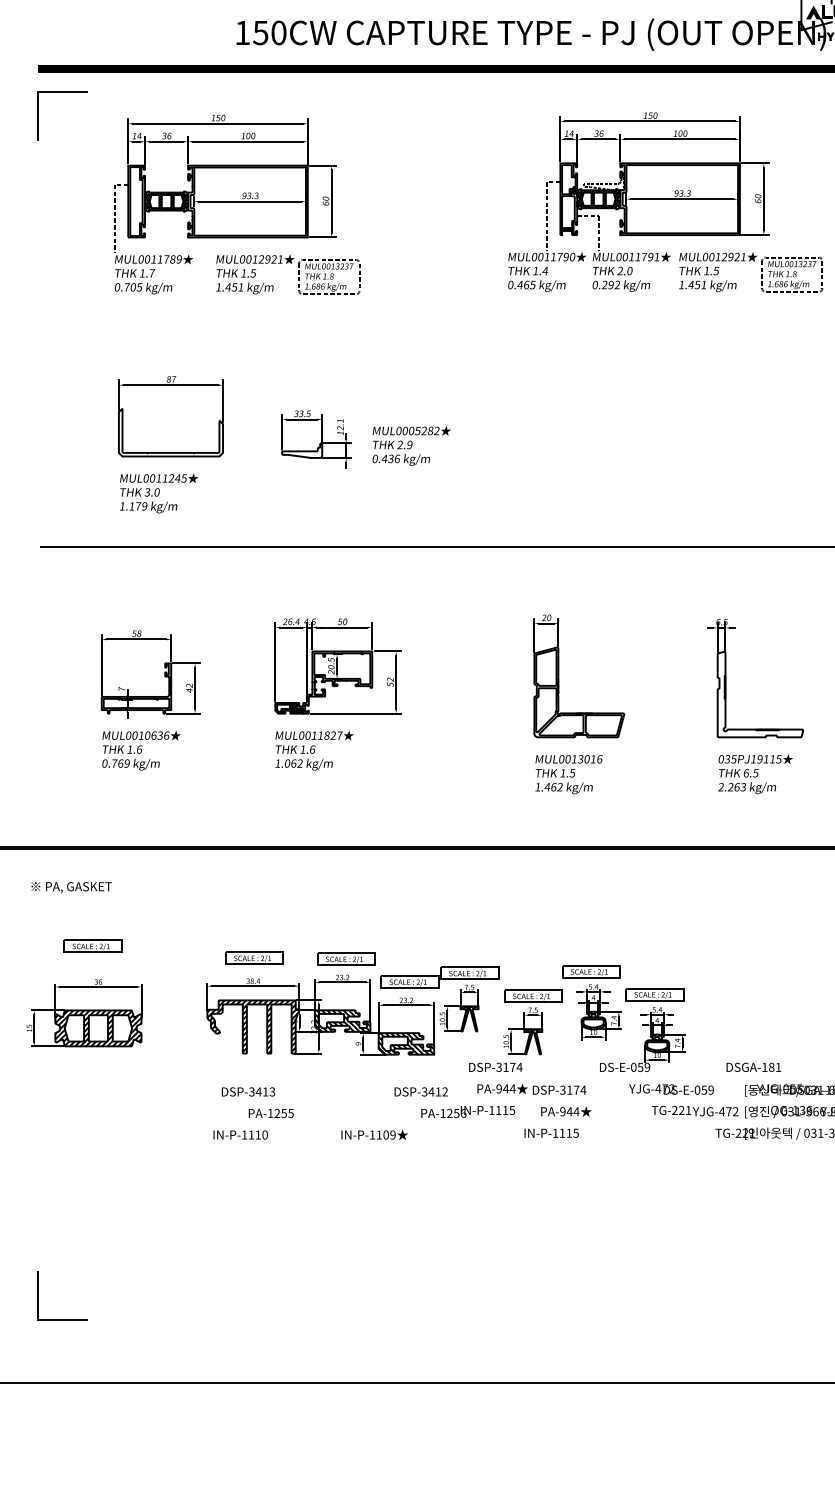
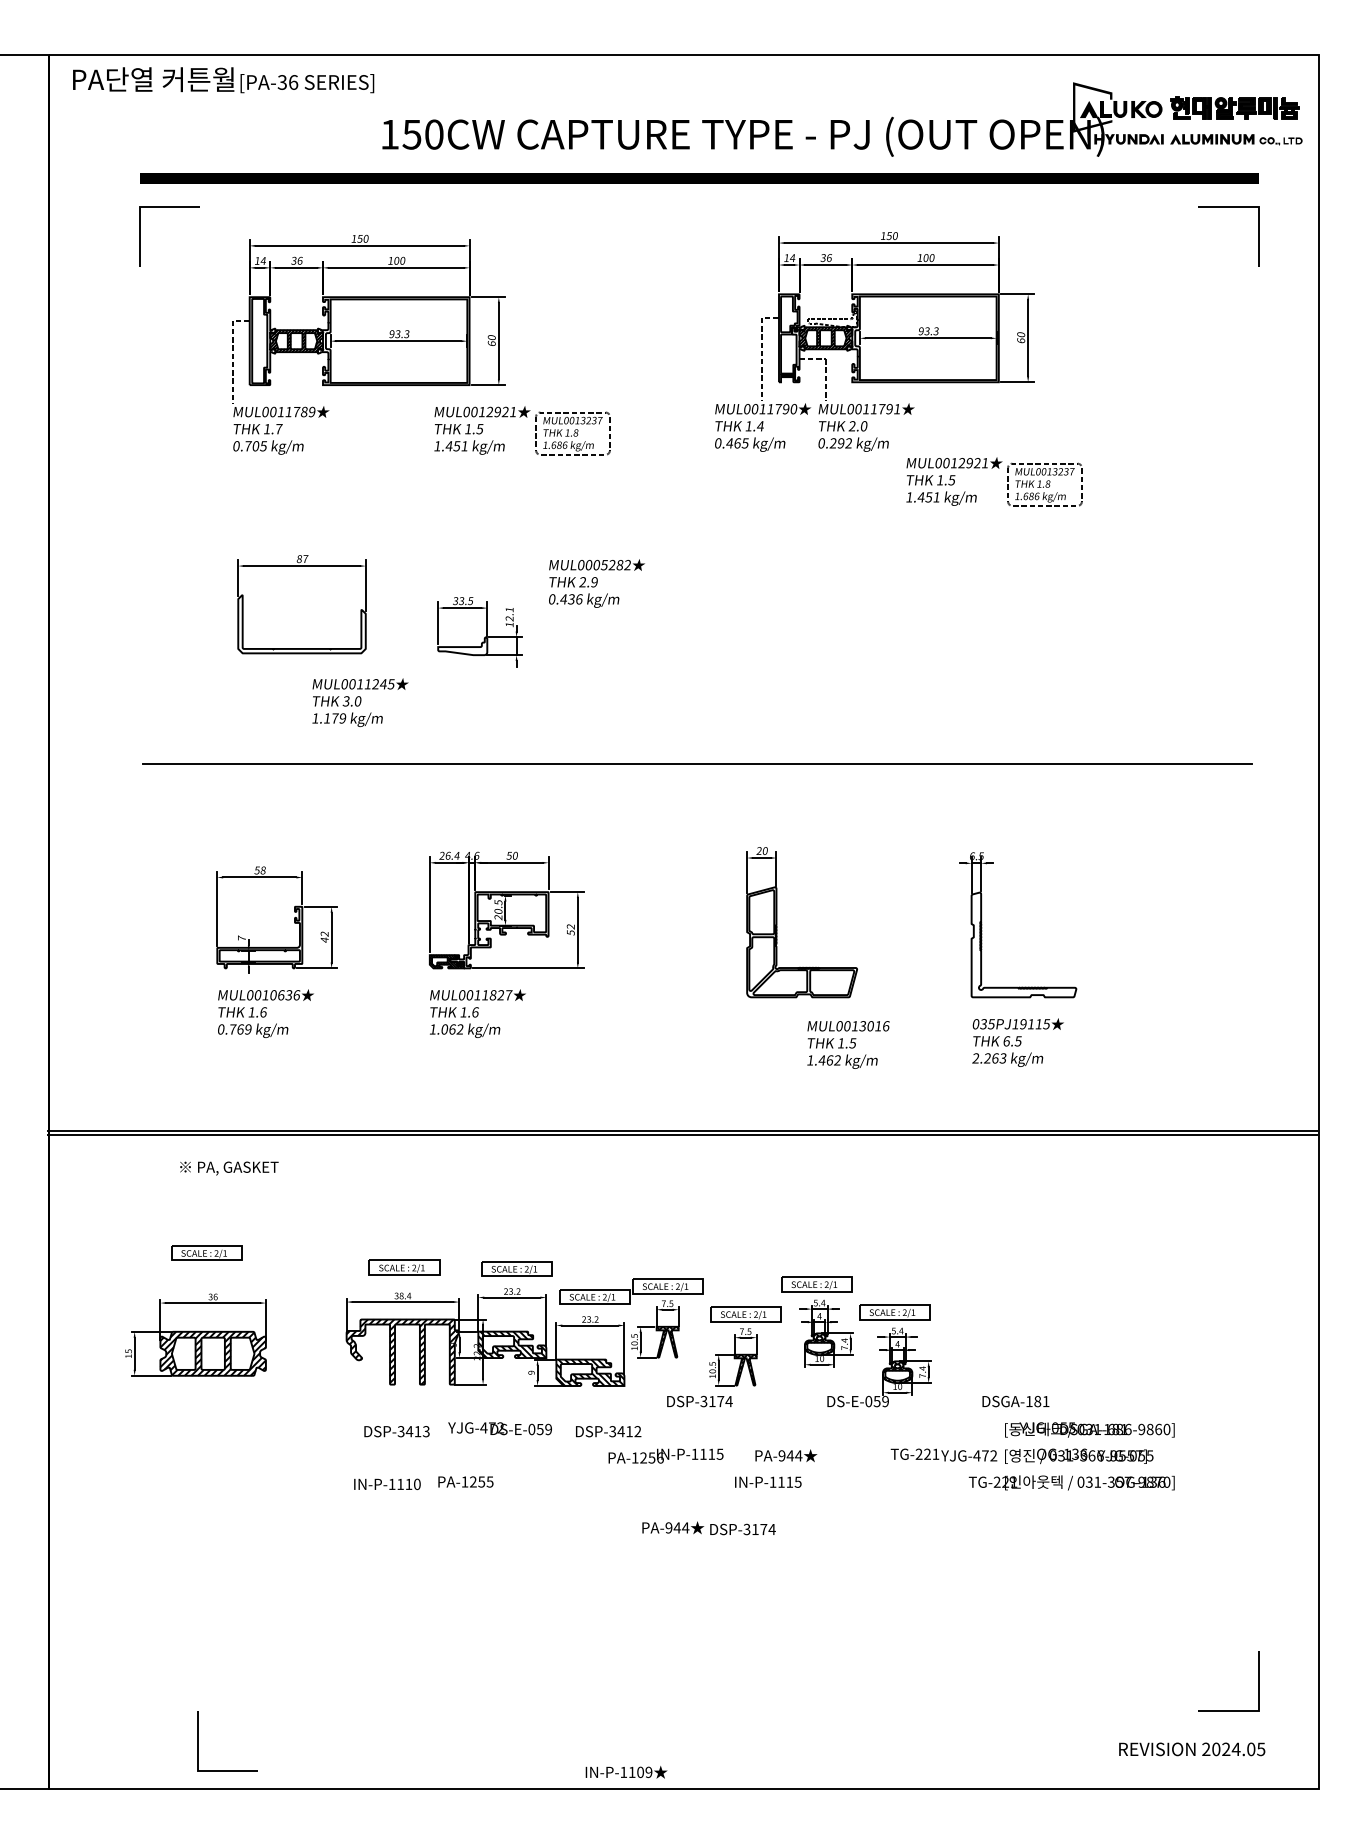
part: (761, 272) -> (1007, 481), moved
part: (298, 274) -> (535, 430), moved
text: (411, 445) -> (596, 583), moved
text: (159, 493) -> (360, 702), moved
text: (568, 774) -> (848, 1044), moved
text: (71, 887) -> (229, 1168), moved
text: (531, 1089) -> (708, 1528), moved
text: (671, 1089) -> (499, 1428), moved
text: (270, 1113) -> (465, 1481), moved
text: (374, 1135) -> (626, 1772), moved
line: (39, 1295) -> (198, 1741), moved

